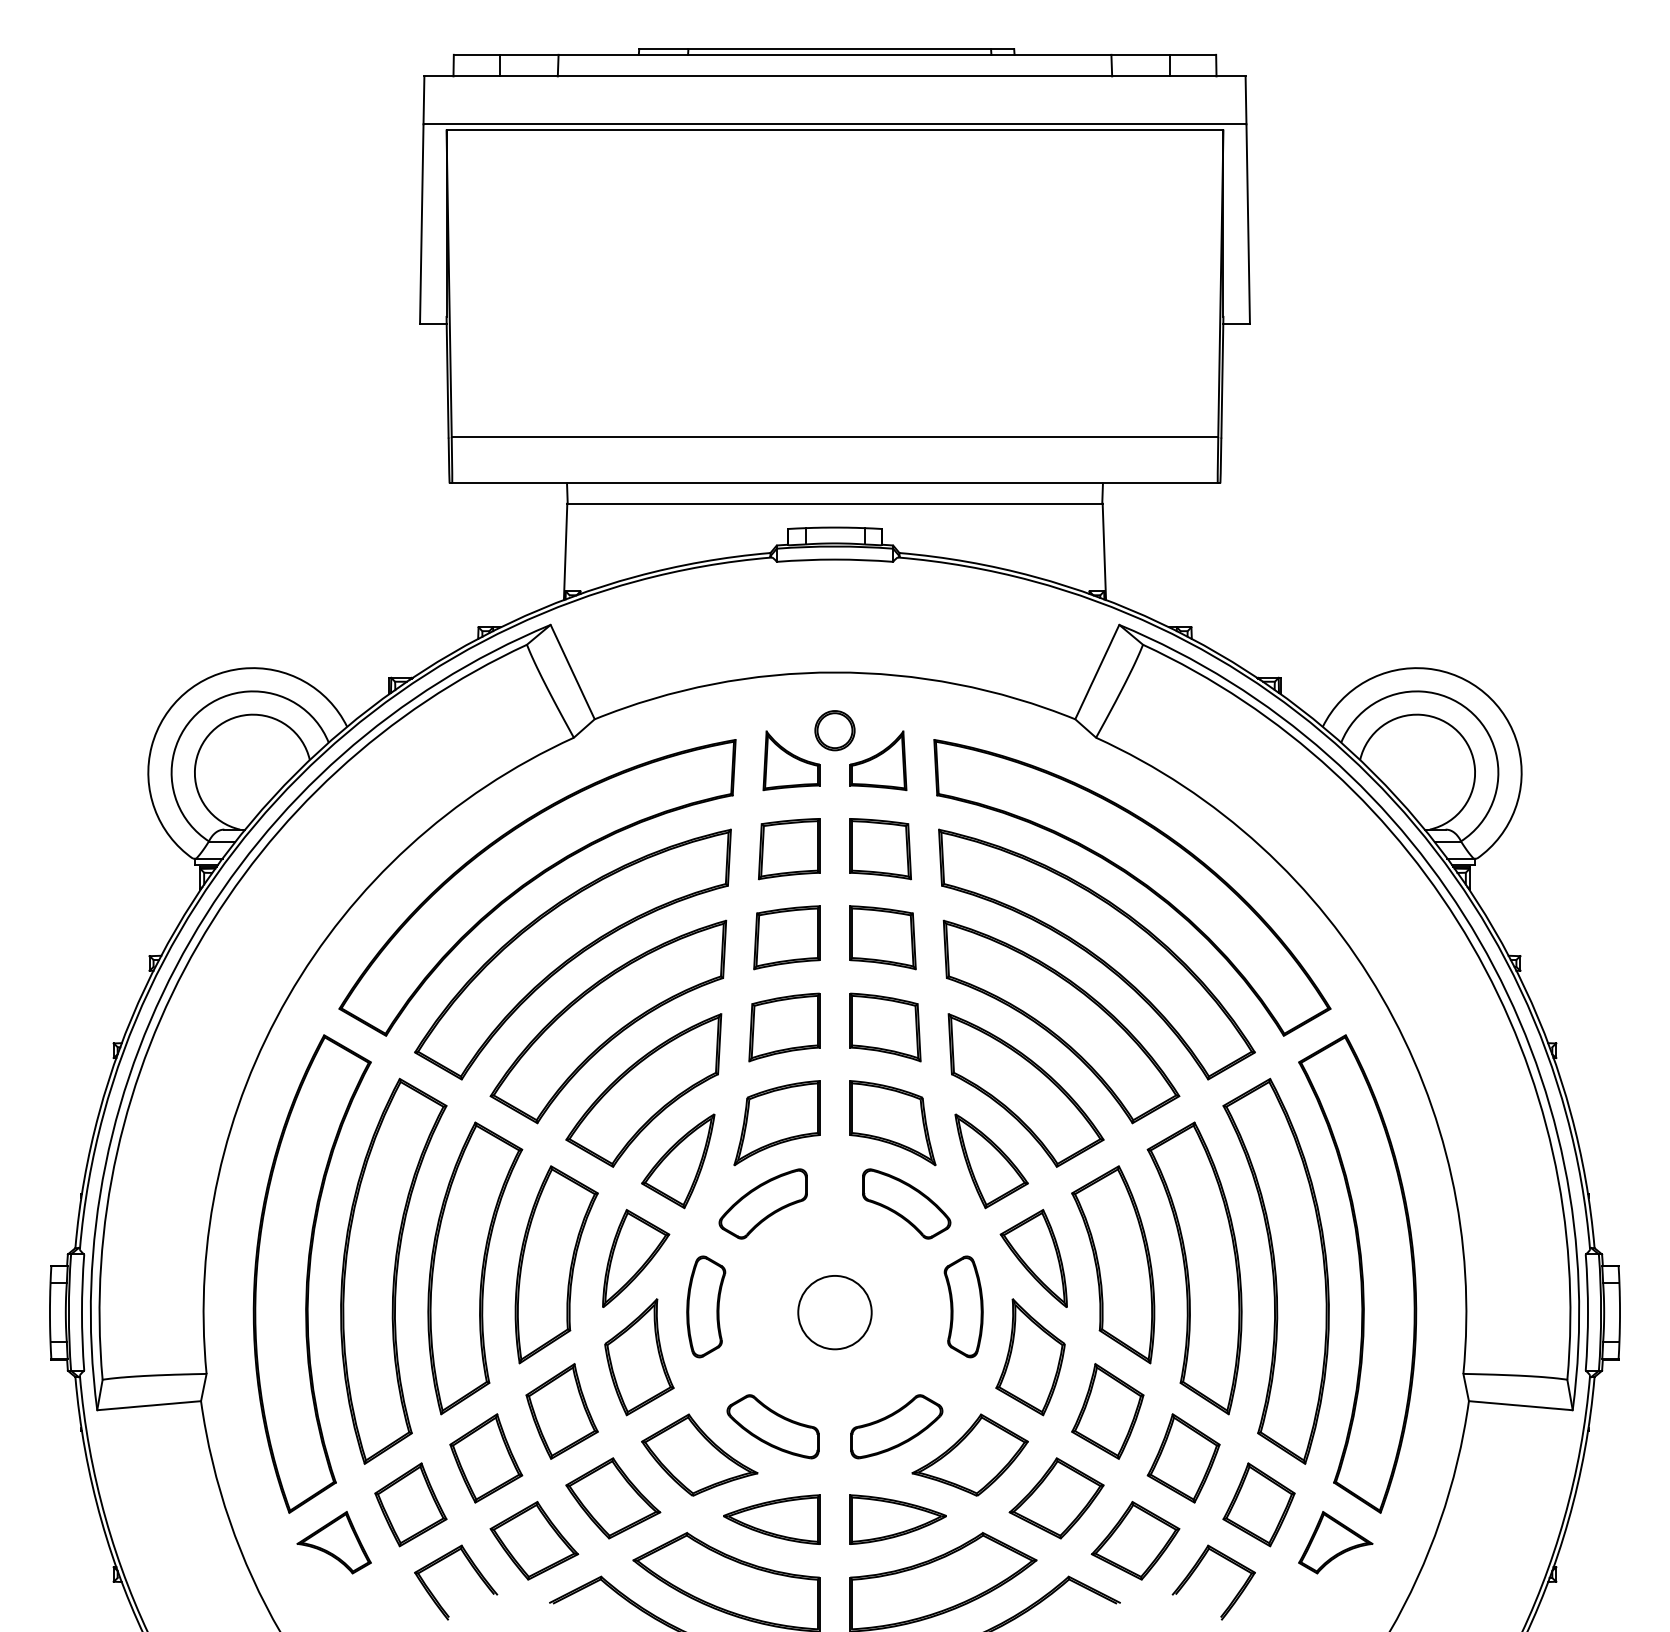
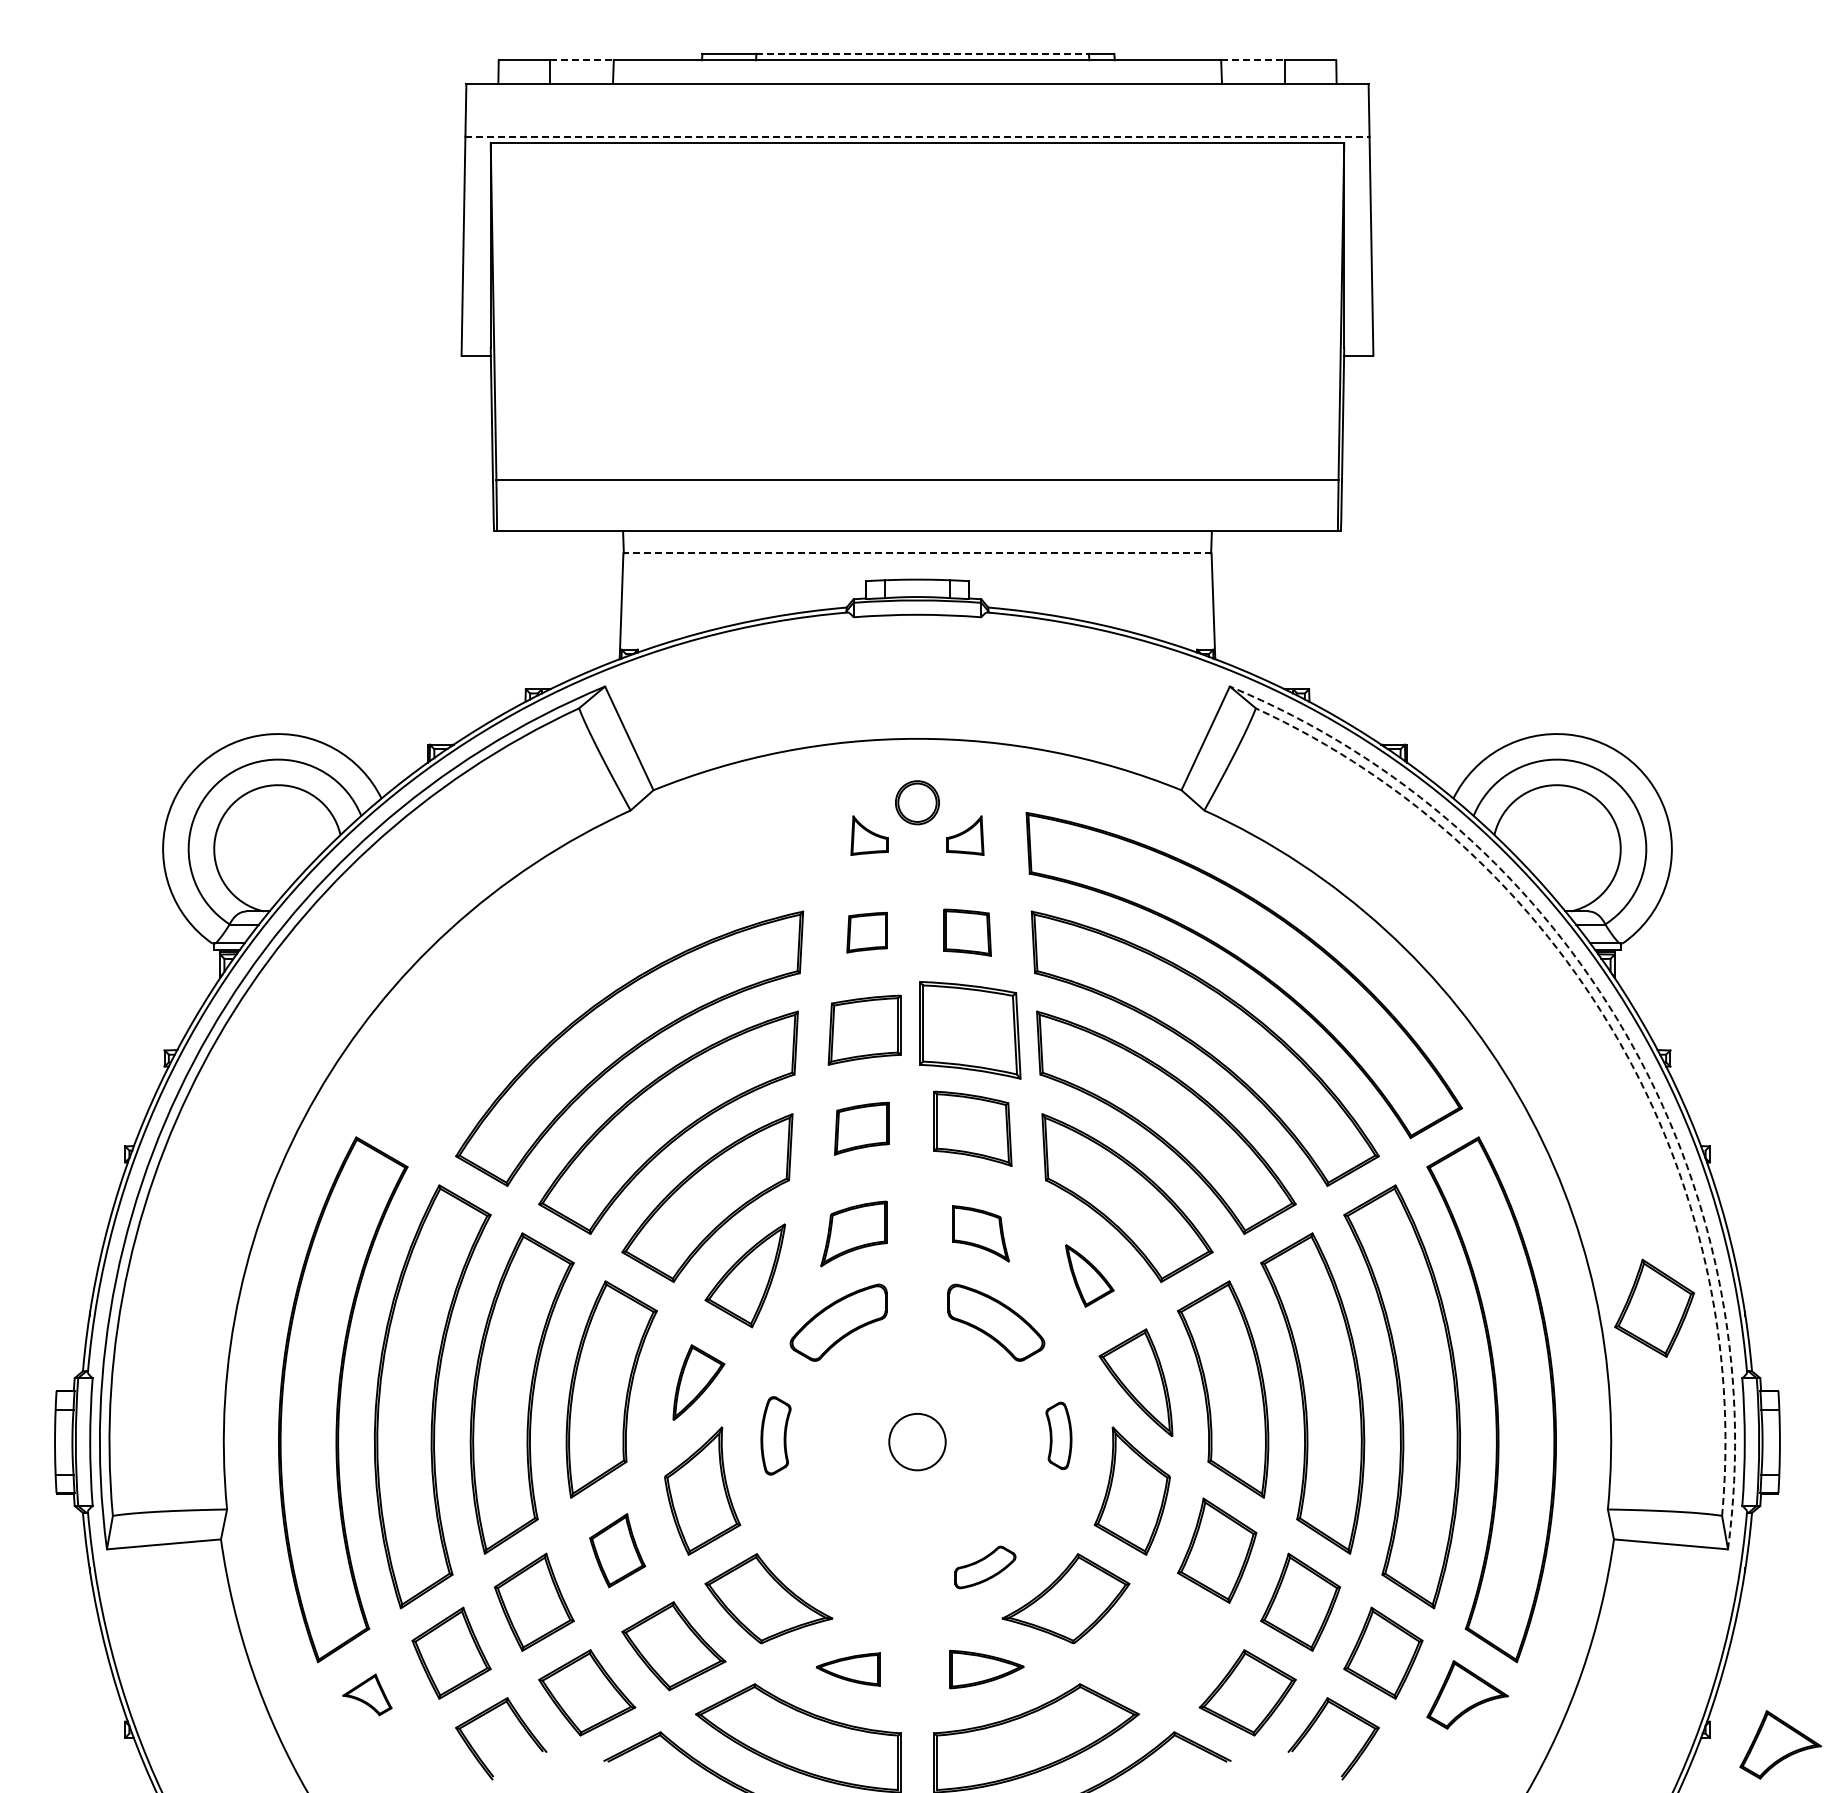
line: (840, 48) -> (923, 53), solid -> dashed
line: (529, 55) -> (581, 60), solid -> dashed
line: (1140, 55) -> (1253, 60), solid -> dashed
line: (835, 124) -> (917, 136), solid -> dashed
line: (835, 503) -> (917, 553), solid -> dashed
part: (791, 760) -> (869, 835), size x0.6
part: (877, 760) -> (964, 835), size x0.6
part: (789, 848) -> (867, 932), size x0.6
part: (880, 848) -> (967, 932), size x0.7
part: (531, 882) -> (584, 969), removed
part: (883, 937) -> (970, 1029), size x1.4
arc: (1479, 940) -> (1625, 1033), solid -> dashed
arc: (1472, 945) -> (1617, 1038), solid -> dashed
part: (784, 1027) -> (861, 1128), size x0.7
part: (776, 1122) -> (853, 1233), size x0.7
part: (892, 1122) -> (980, 1233), size x0.6
part: (991, 1160) -> (1089, 1275), size x0.6
part: (1505, 1190) -> (1654, 1307), added
part: (635, 1258) -> (698, 1382), size x0.7
part: (705, 1306) -> (775, 1435), size x0.7
part: (963, 1306) -> (1058, 1435), size x0.6
circle: (835, 1312) -> (917, 1441), size x0.7
part: (561, 1411) -> (617, 1550), size x0.7
part: (773, 1426) -> (849, 1567), removed
part: (896, 1426) -> (985, 1567), size x0.6
part: (1056, 1498) -> (1160, 1646), removed
part: (771, 1519) -> (847, 1669), size x0.6
part: (897, 1519) -> (986, 1669), size x0.7
part: (334, 1542) -> (367, 1694), size x0.6
part: (1620, 1587) -> (1780, 1744), added

